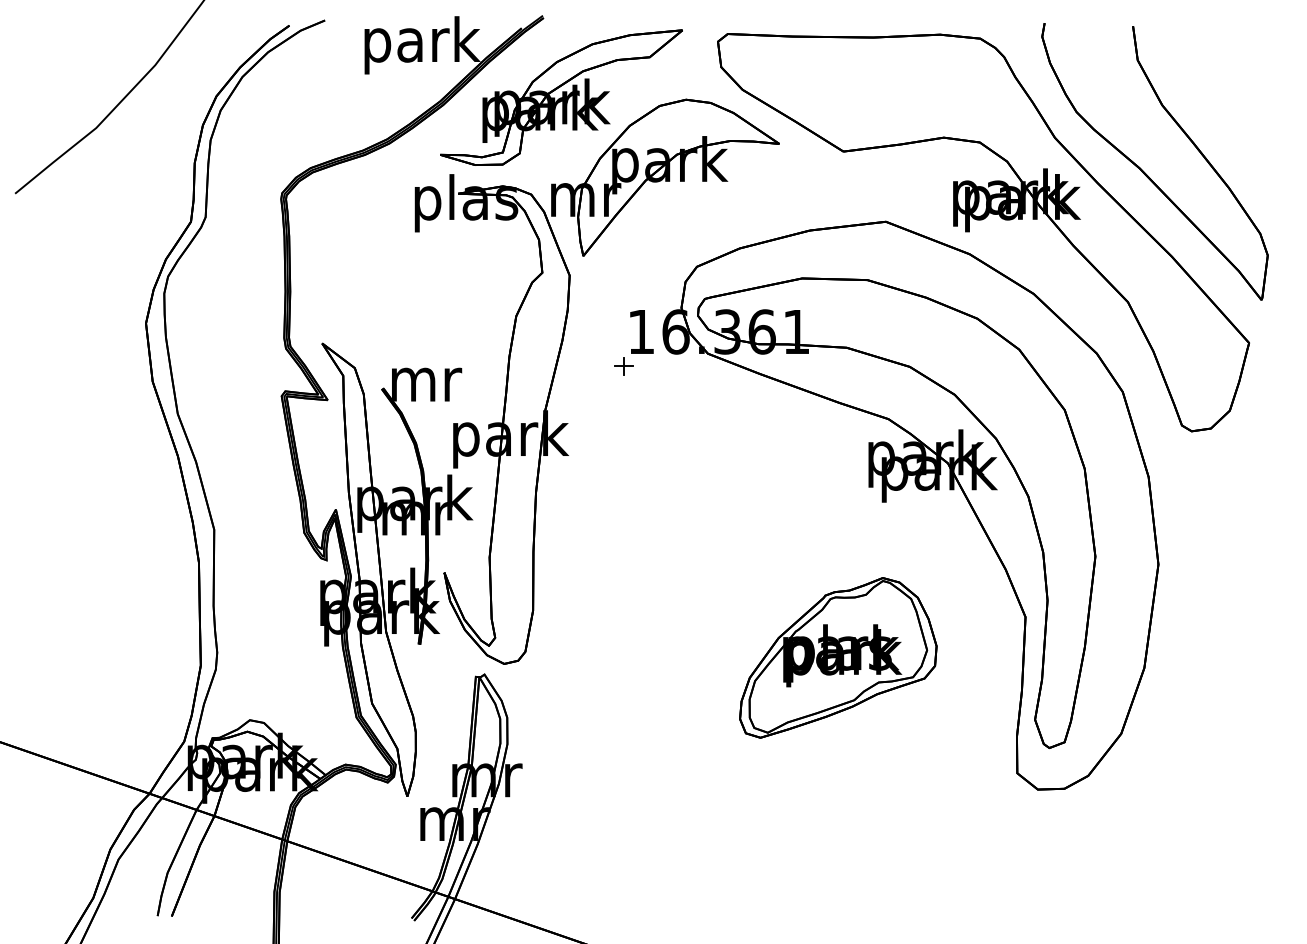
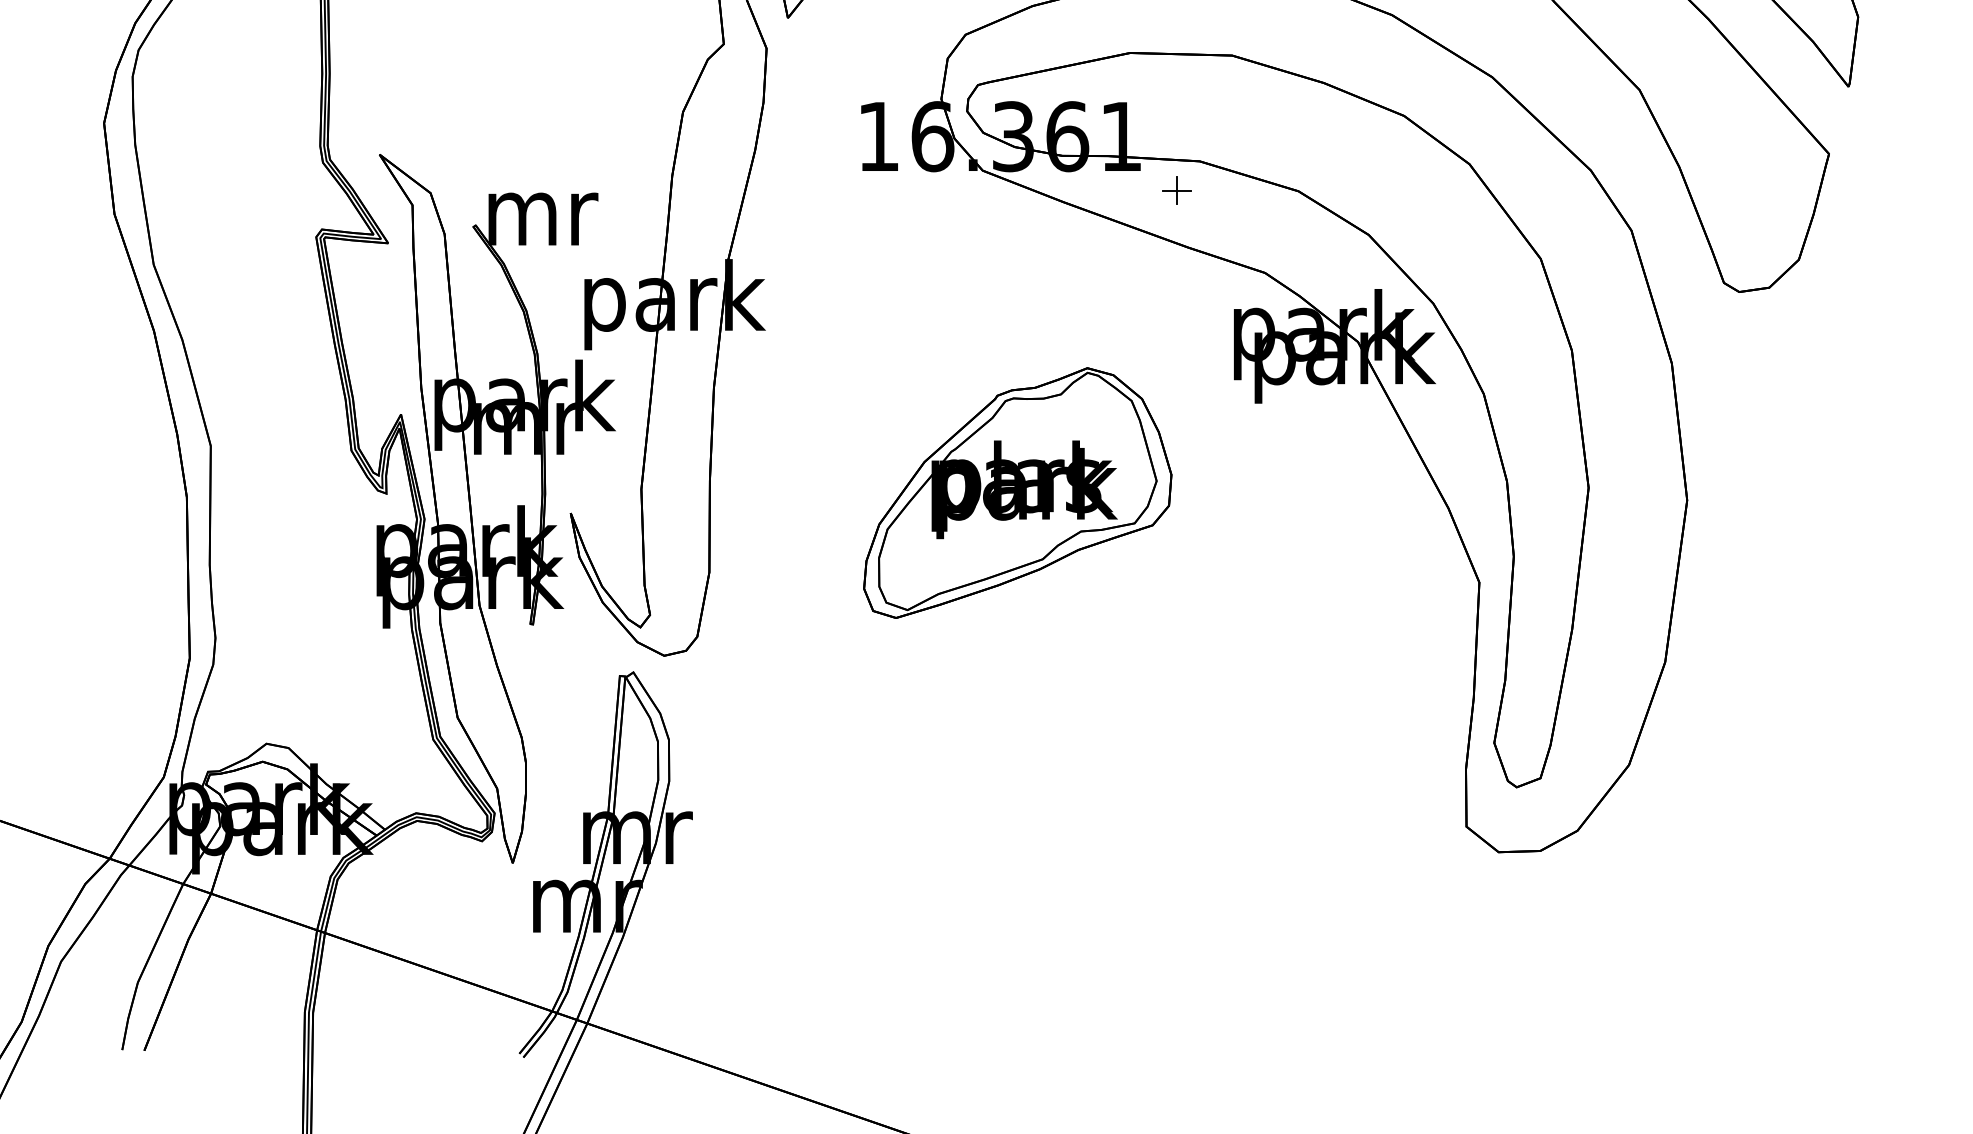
part: (623, 366) -> (1175, 190), moved
part: (838, 657) -> (1018, 492), moved

